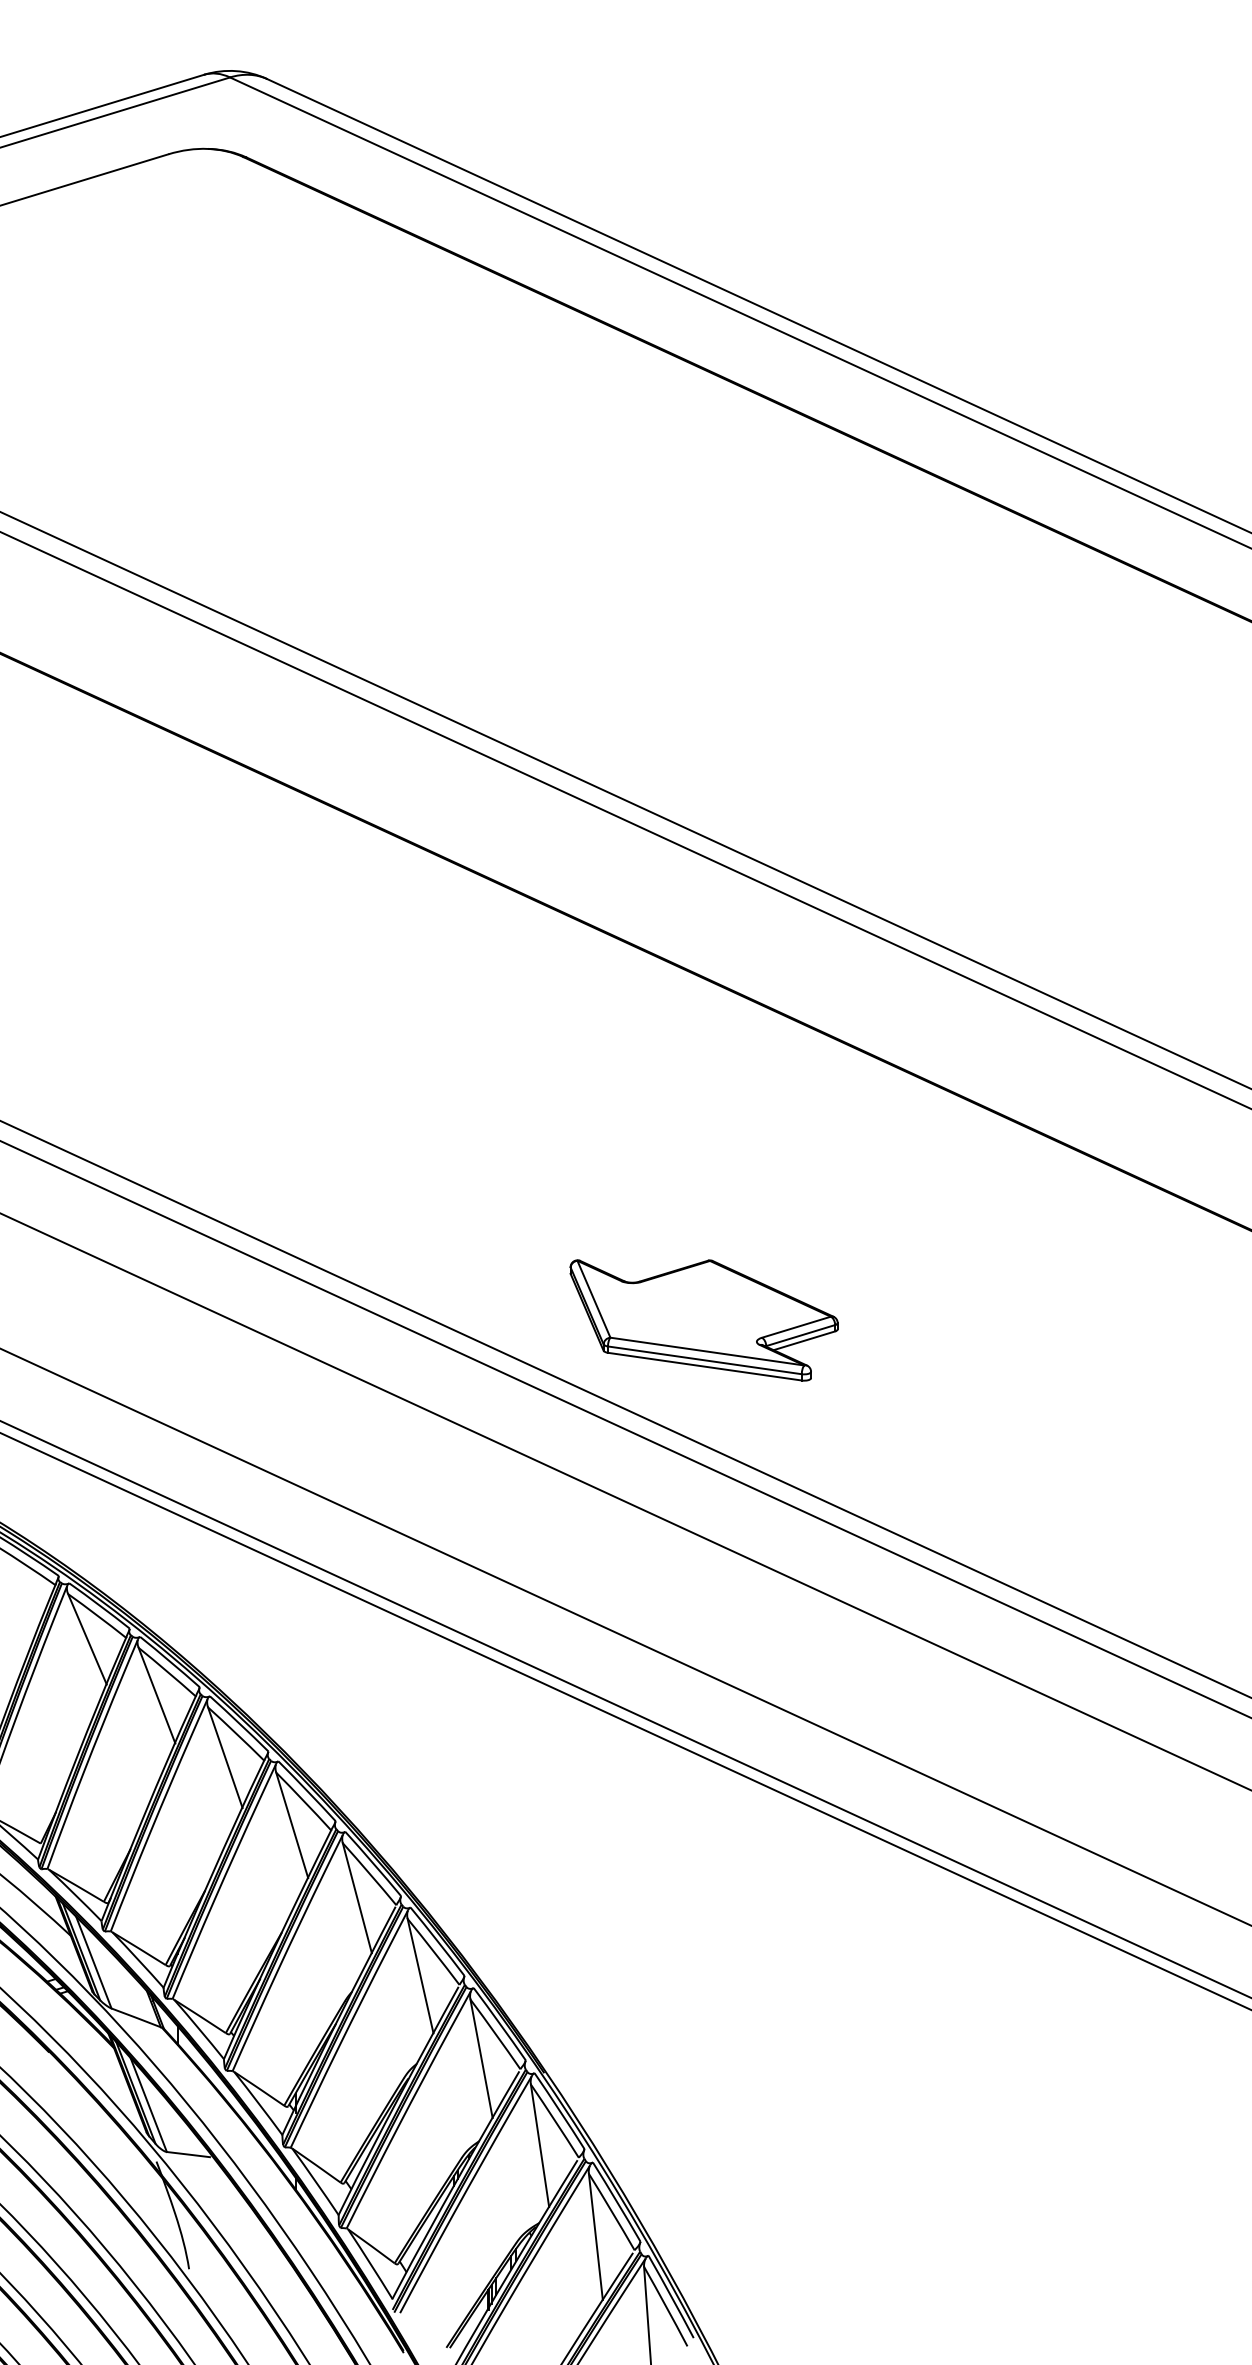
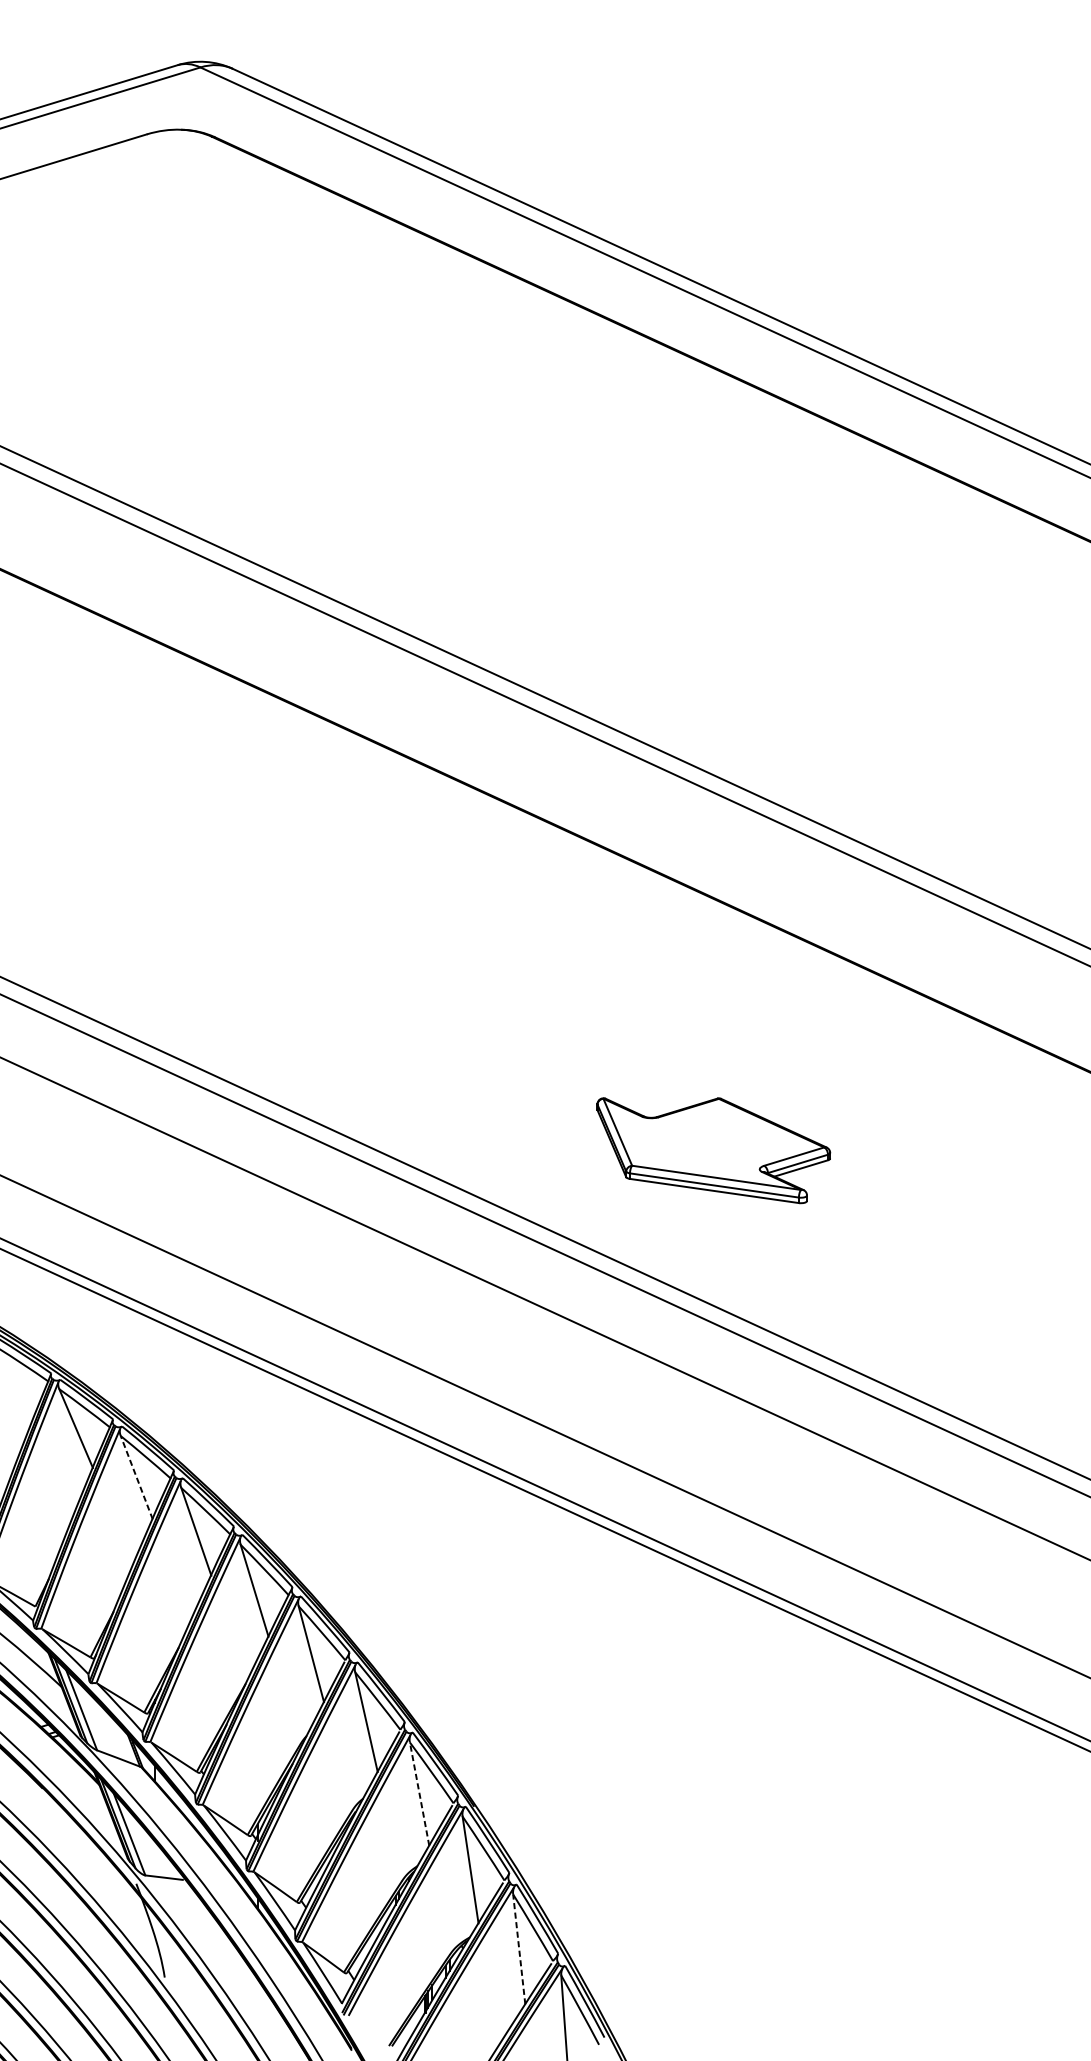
part: (703, 1320) -> (713, 1150), moved
line: (156, 1695) -> (136, 1477), solid -> dashed
line: (481, 2058) -> (419, 1793), solid -> dashed
line: (595, 2236) -> (518, 1949), solid -> dashed

